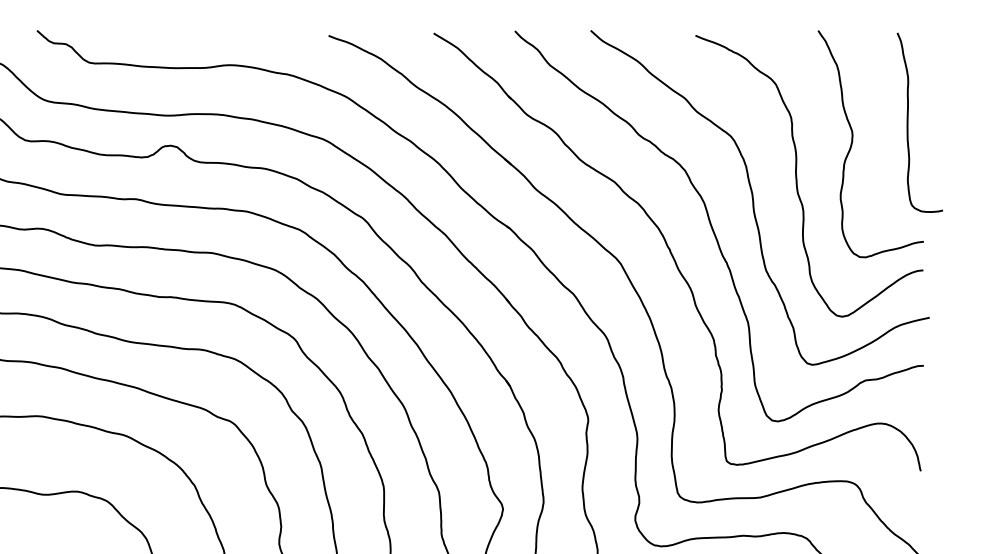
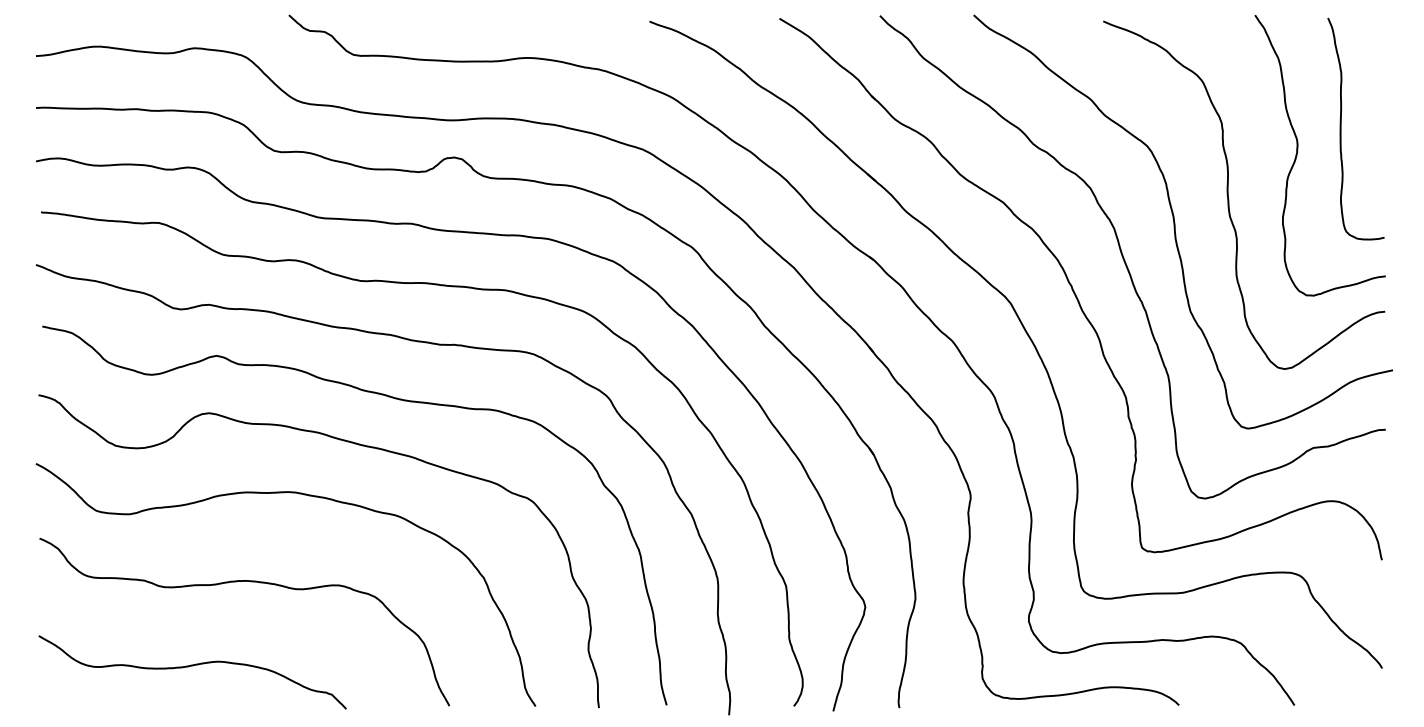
curve: (908, 122) -> (1341, 128), moved

